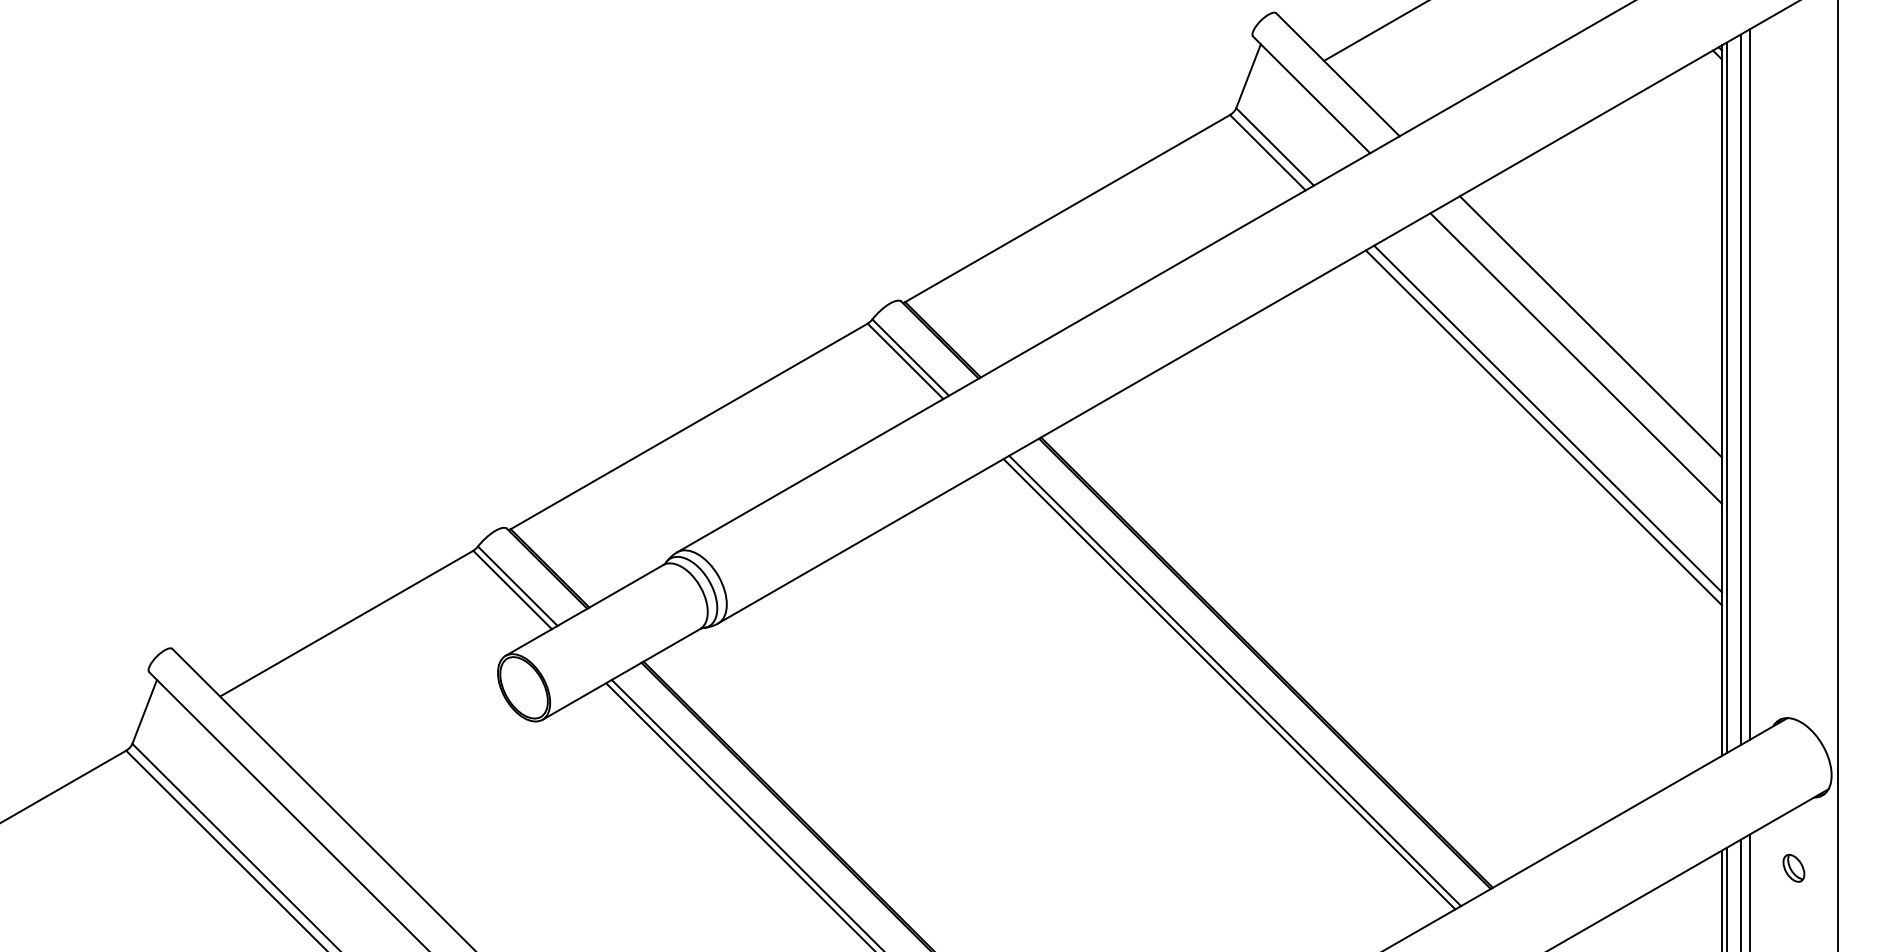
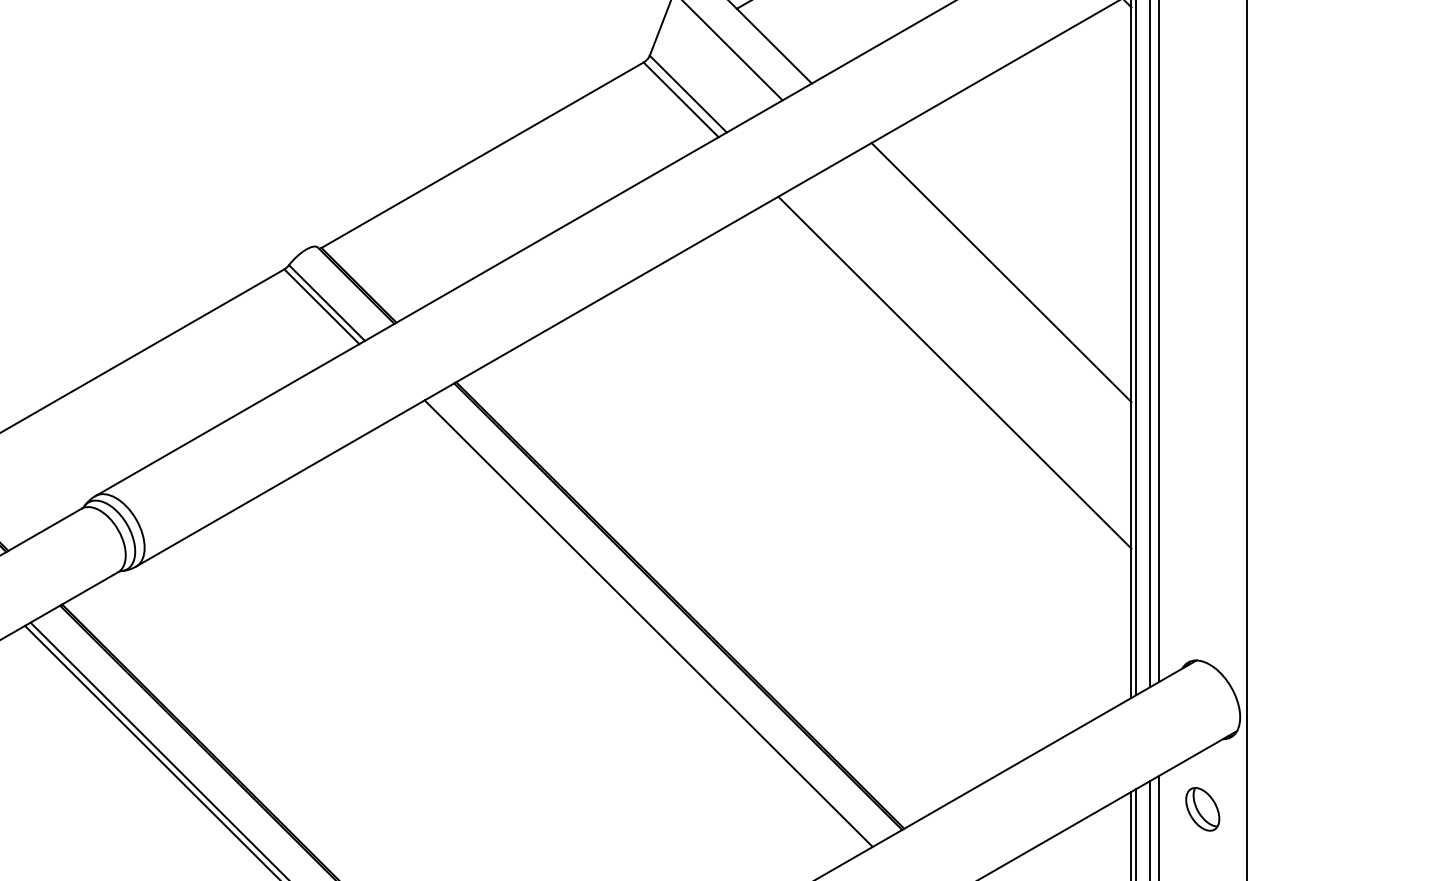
line: (1575, 358) -> (986, 303), removed
line: (1547, 418) -> (958, 363), removed
line: (1229, 684) -> (643, 627), removed
part: (1793, 868) -> (1202, 809), size x1.6

